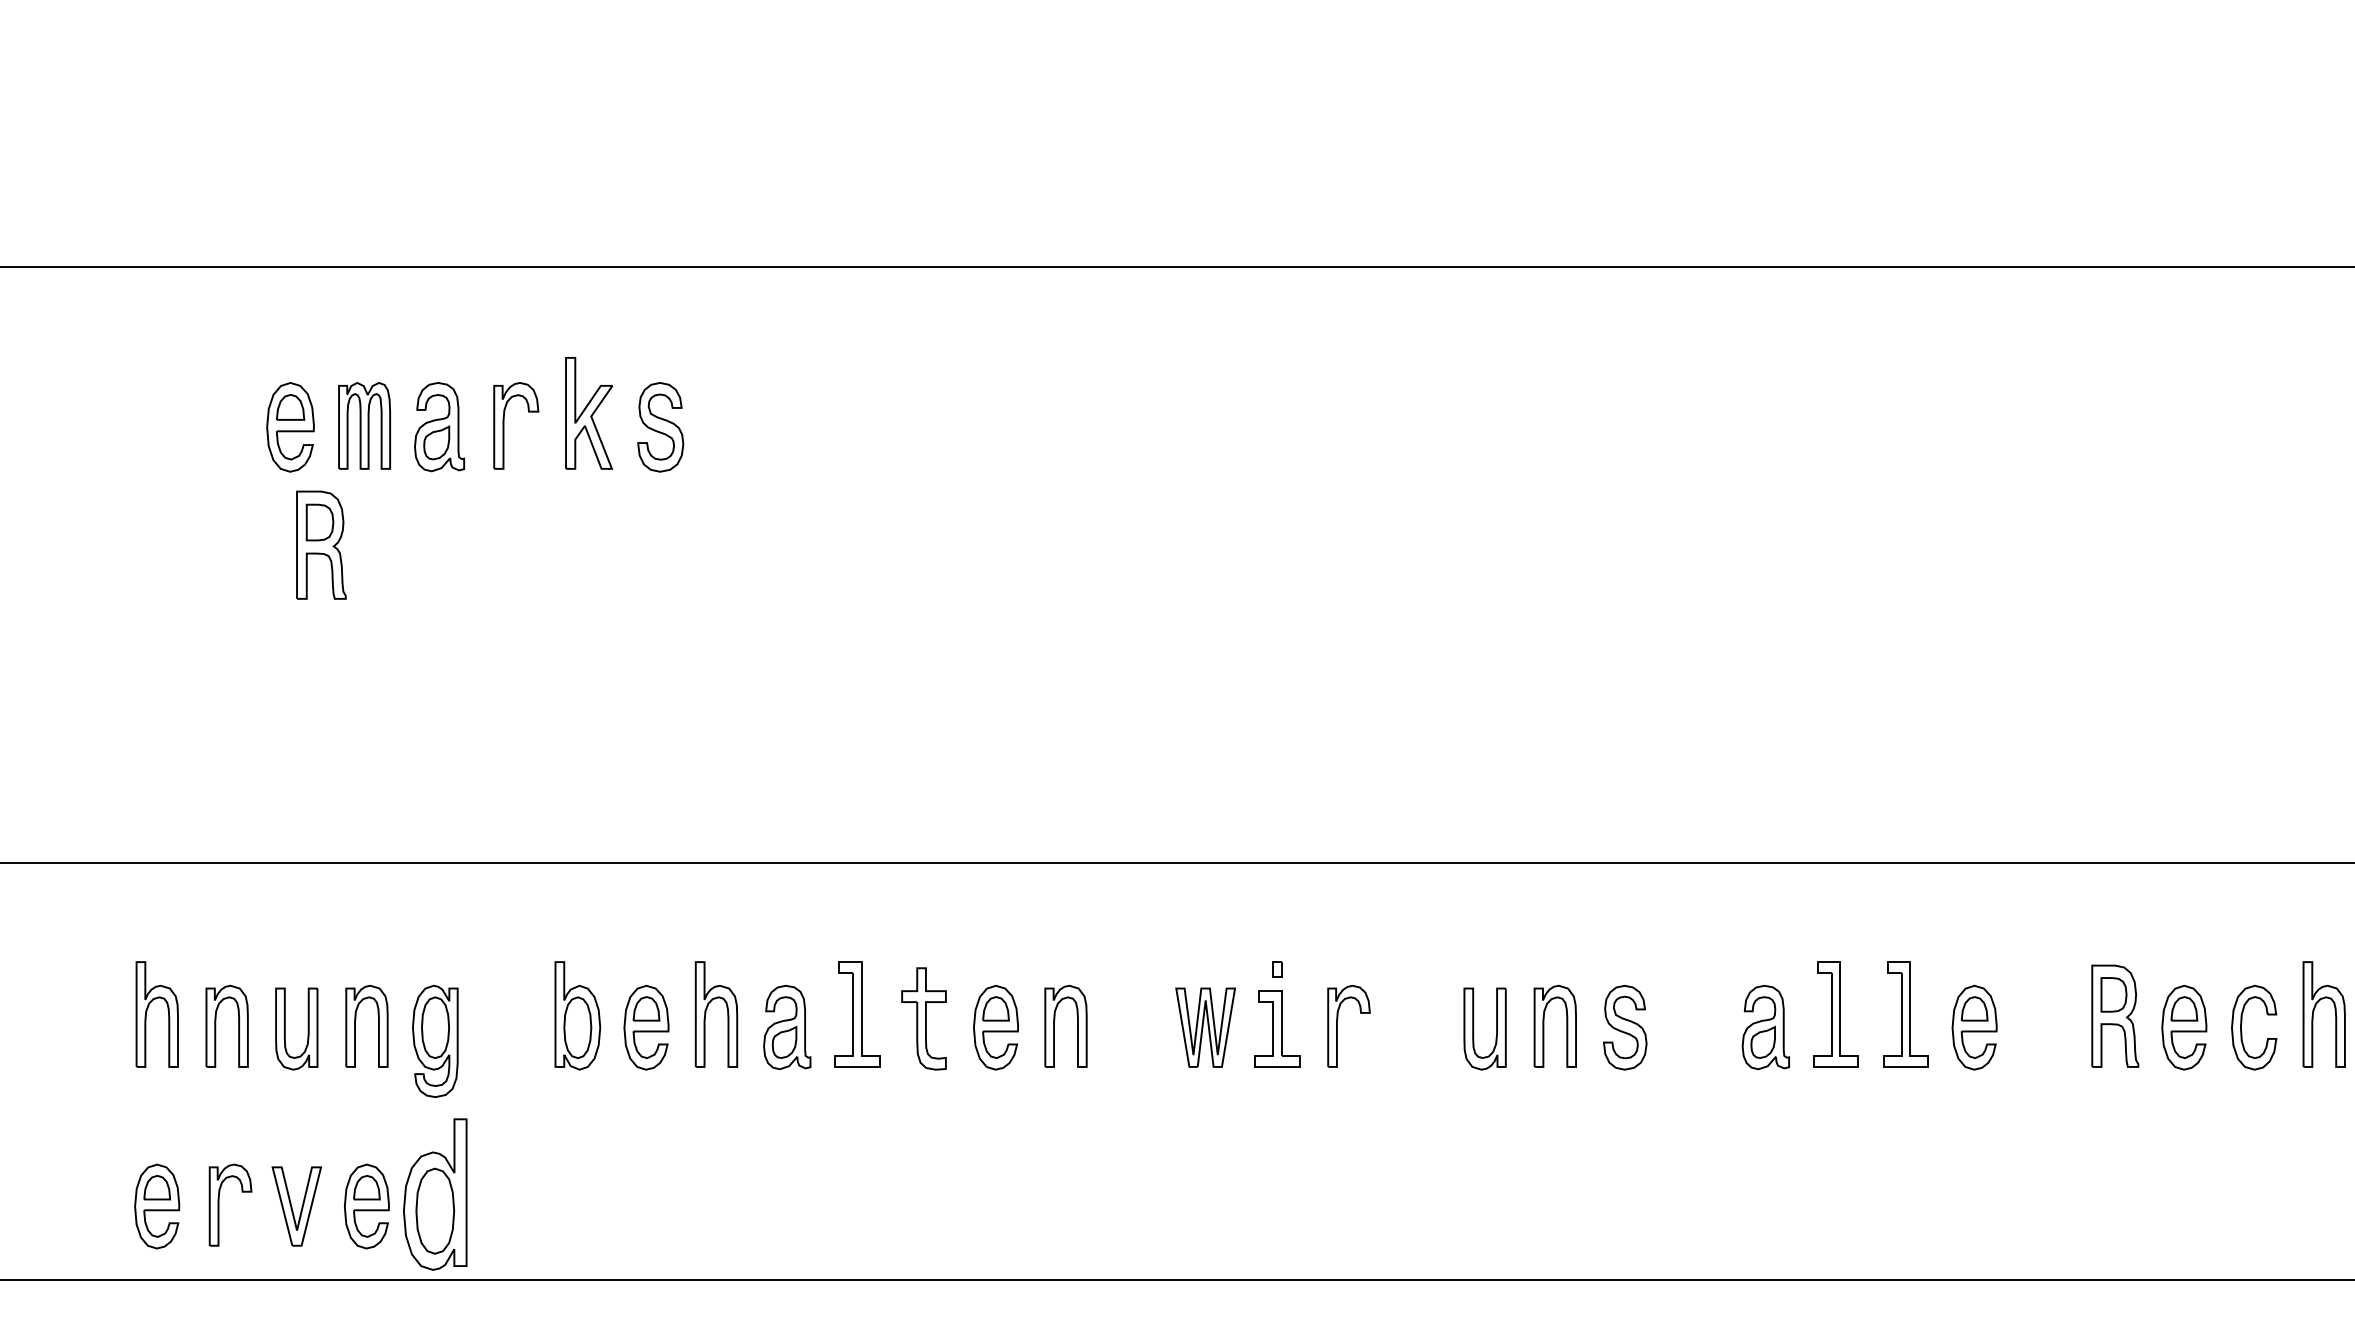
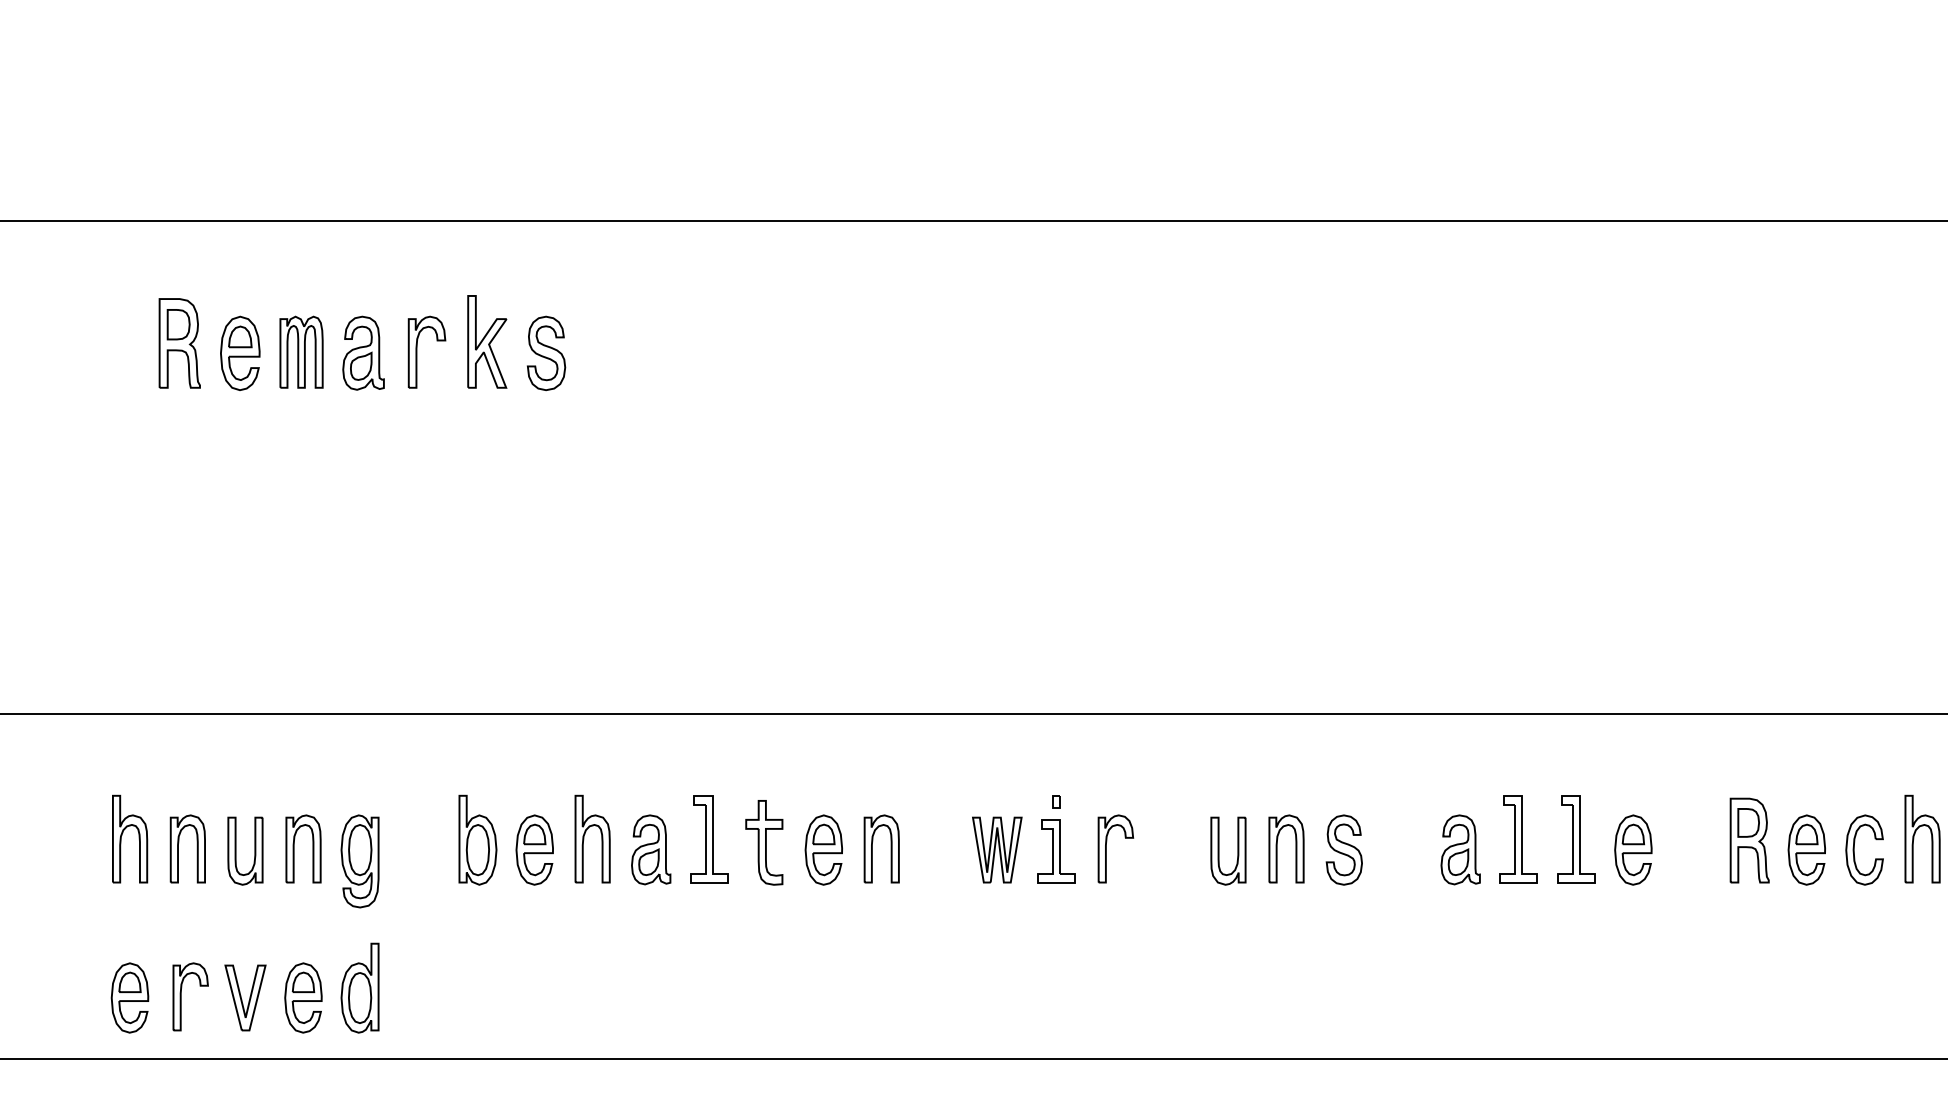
part: (321, 544) -> (179, 342), moved
part: (435, 1194) -> (360, 988), size x0.71

